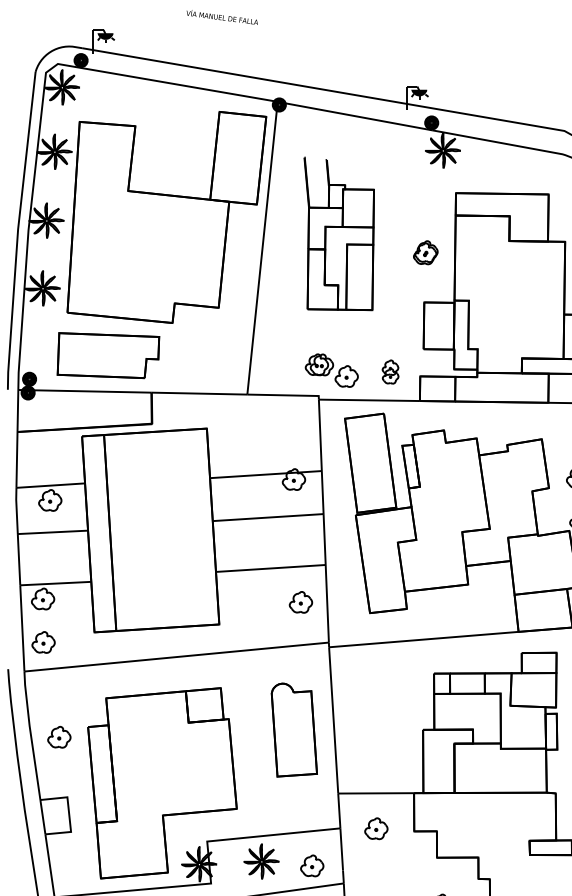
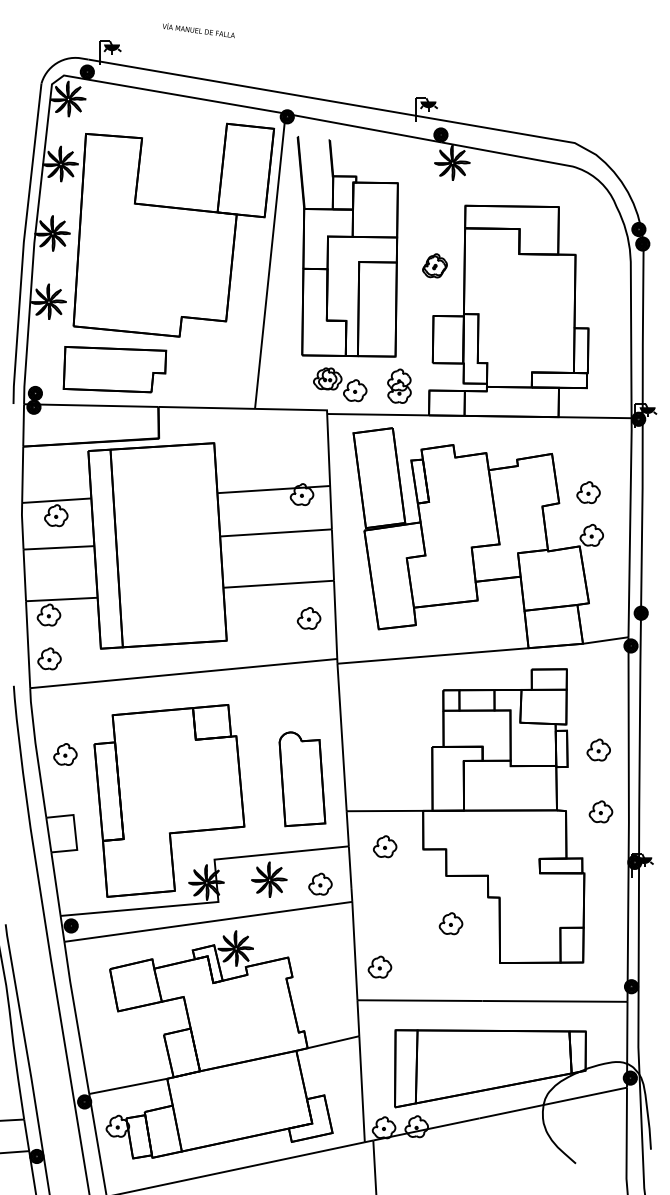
text: (222, 17) -> (198, 30), moved
part: (339, 233) -> (347, 246), size x1.43
part: (390, 371) -> (399, 385), size x1.43
part: (294, 730) -> (302, 779), moved

